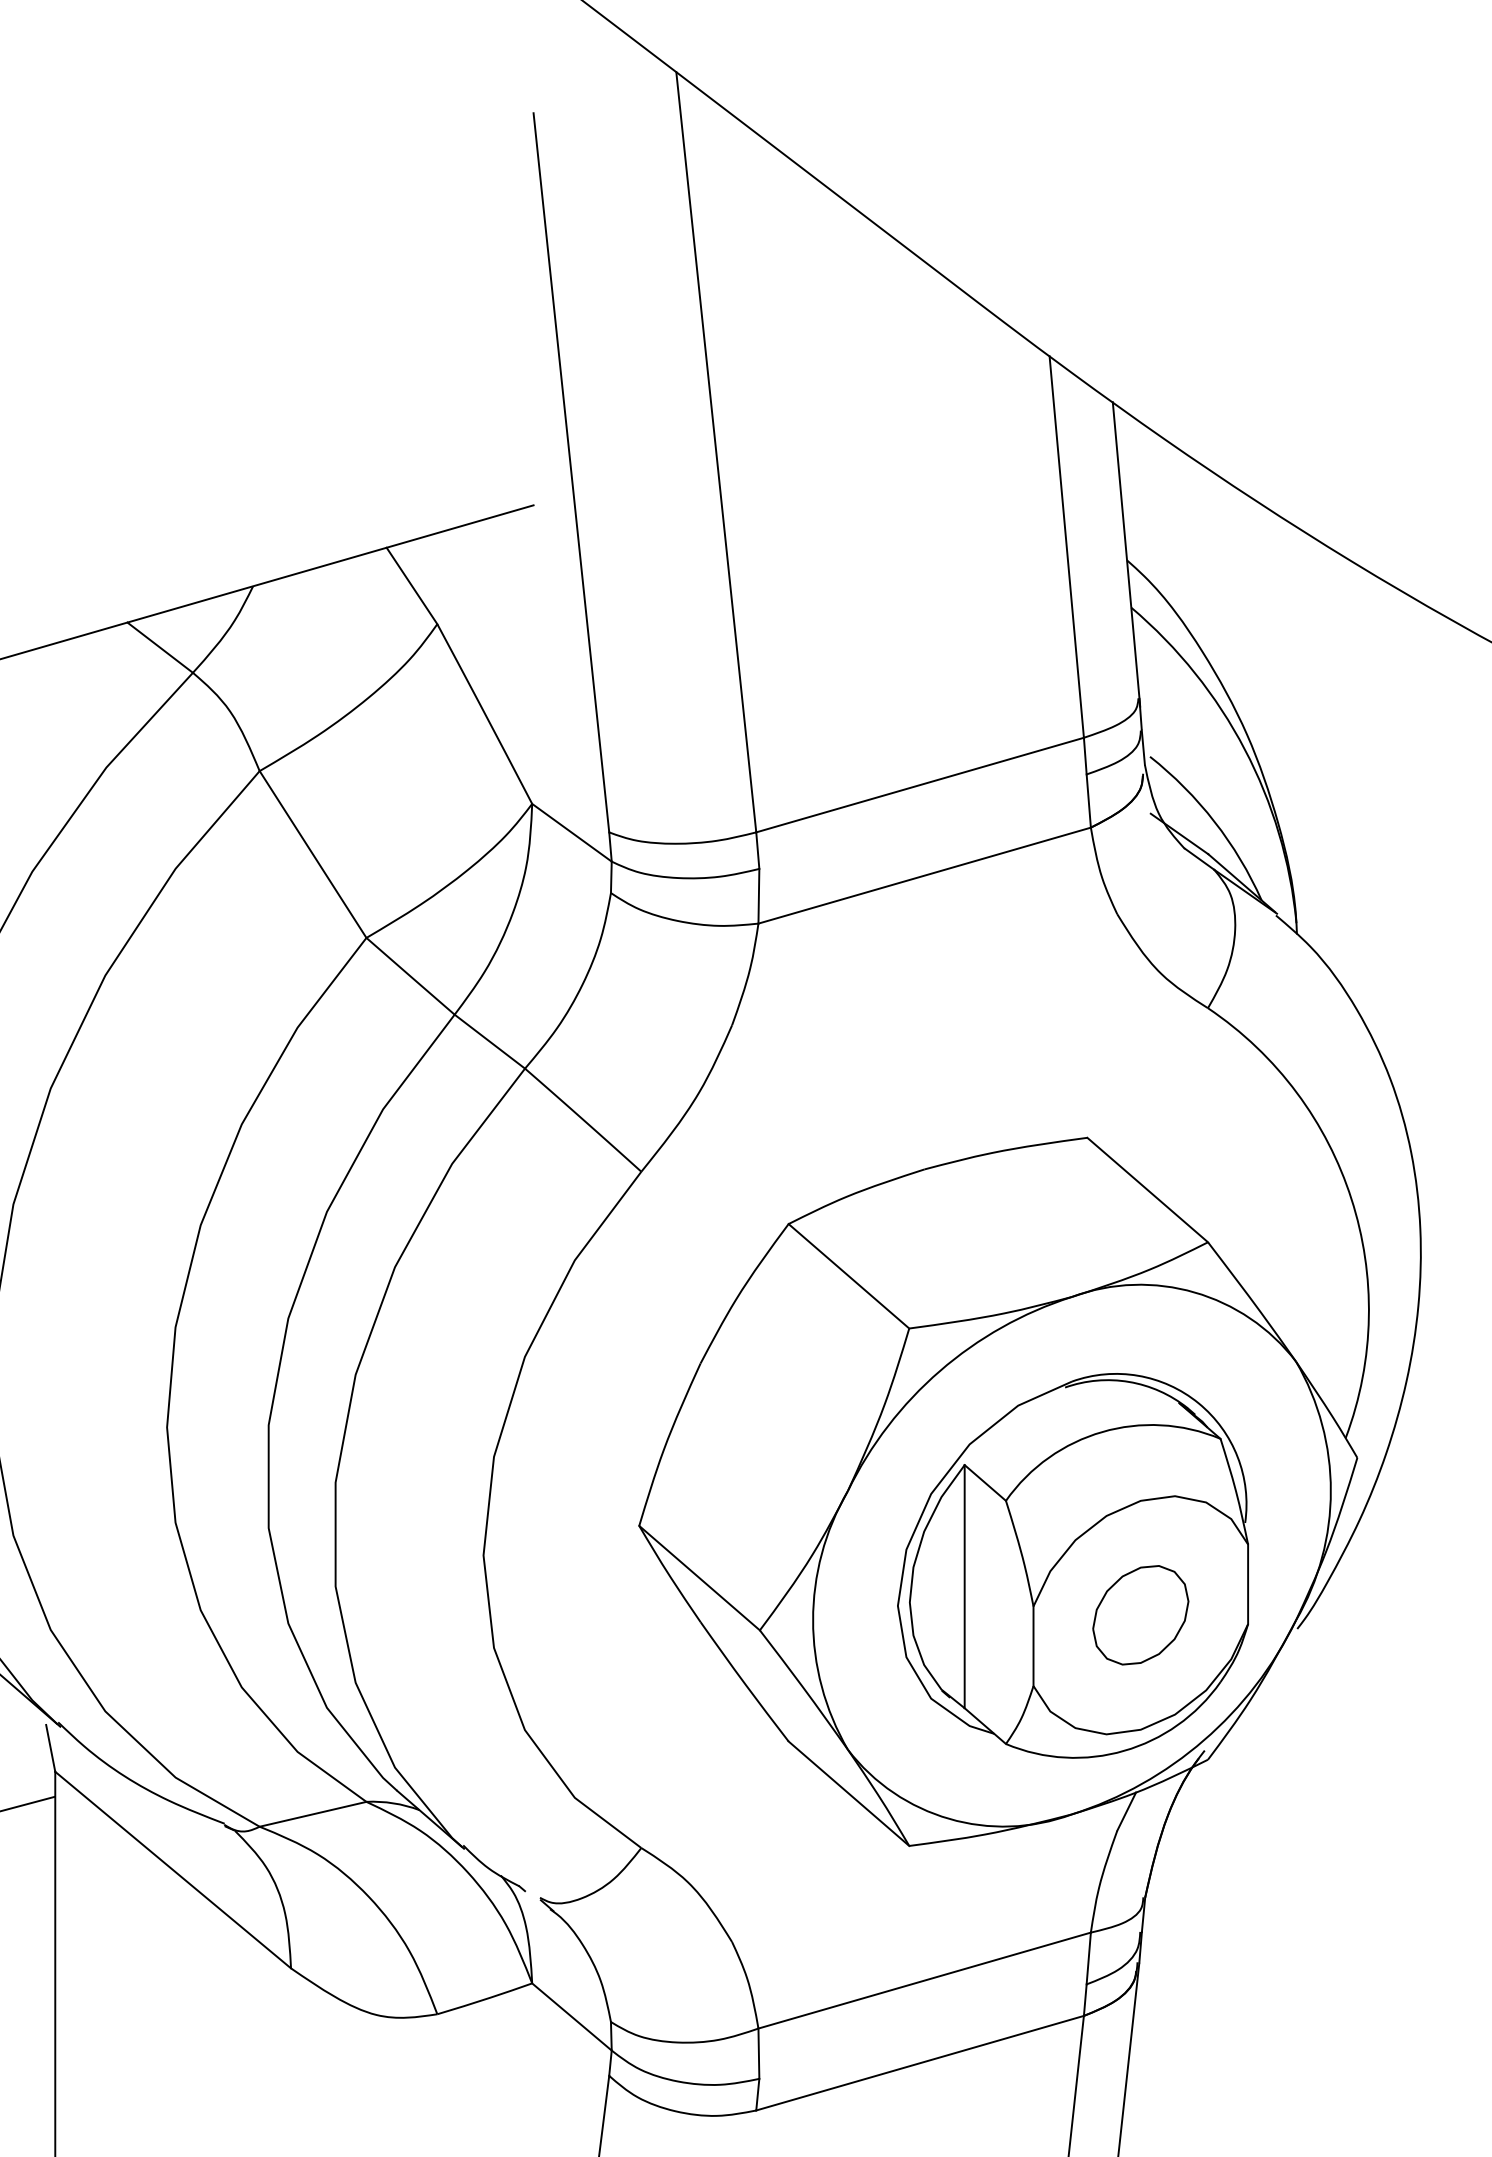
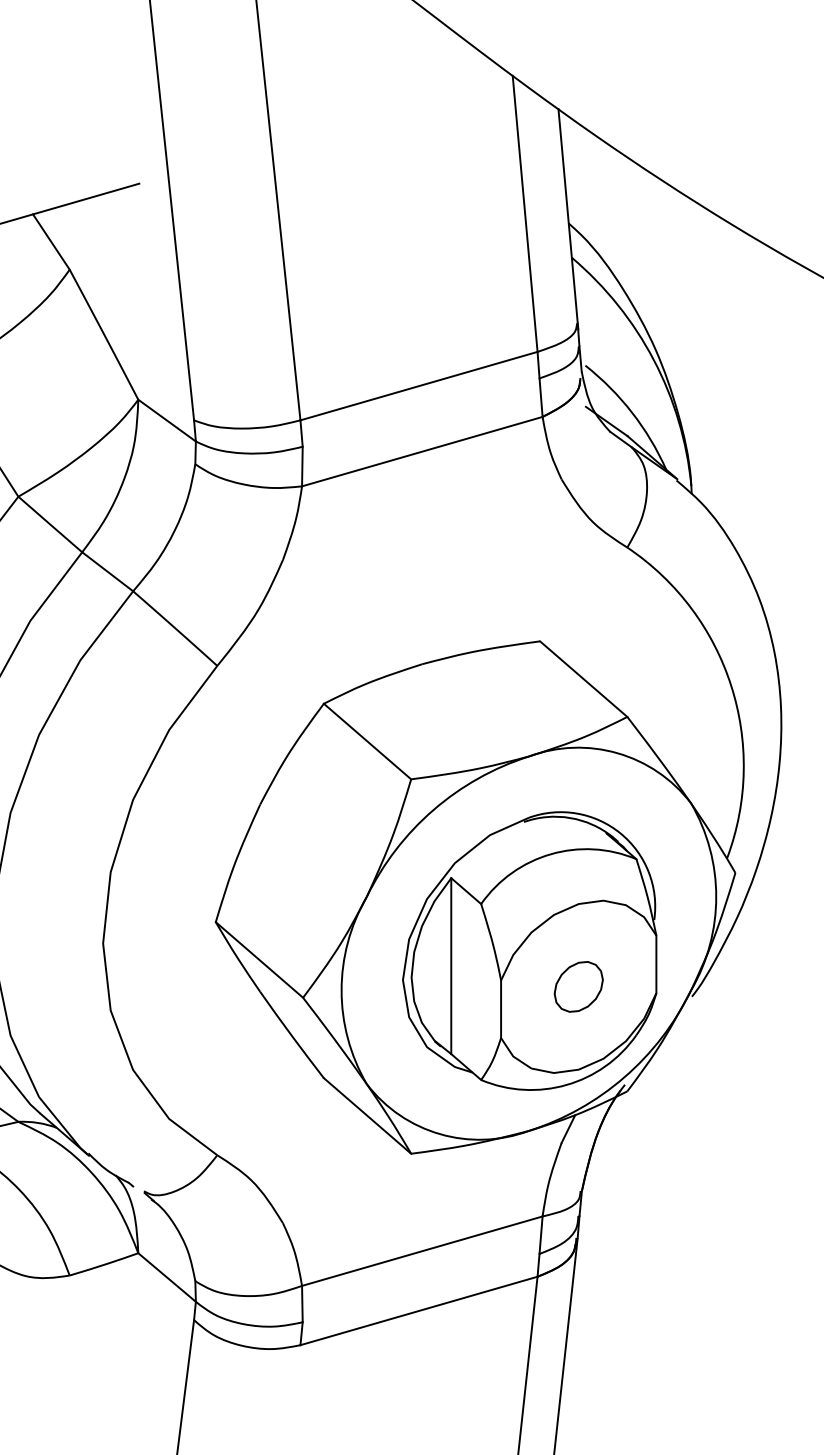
part: (1140, 1615) -> (578, 987), size x0.7

